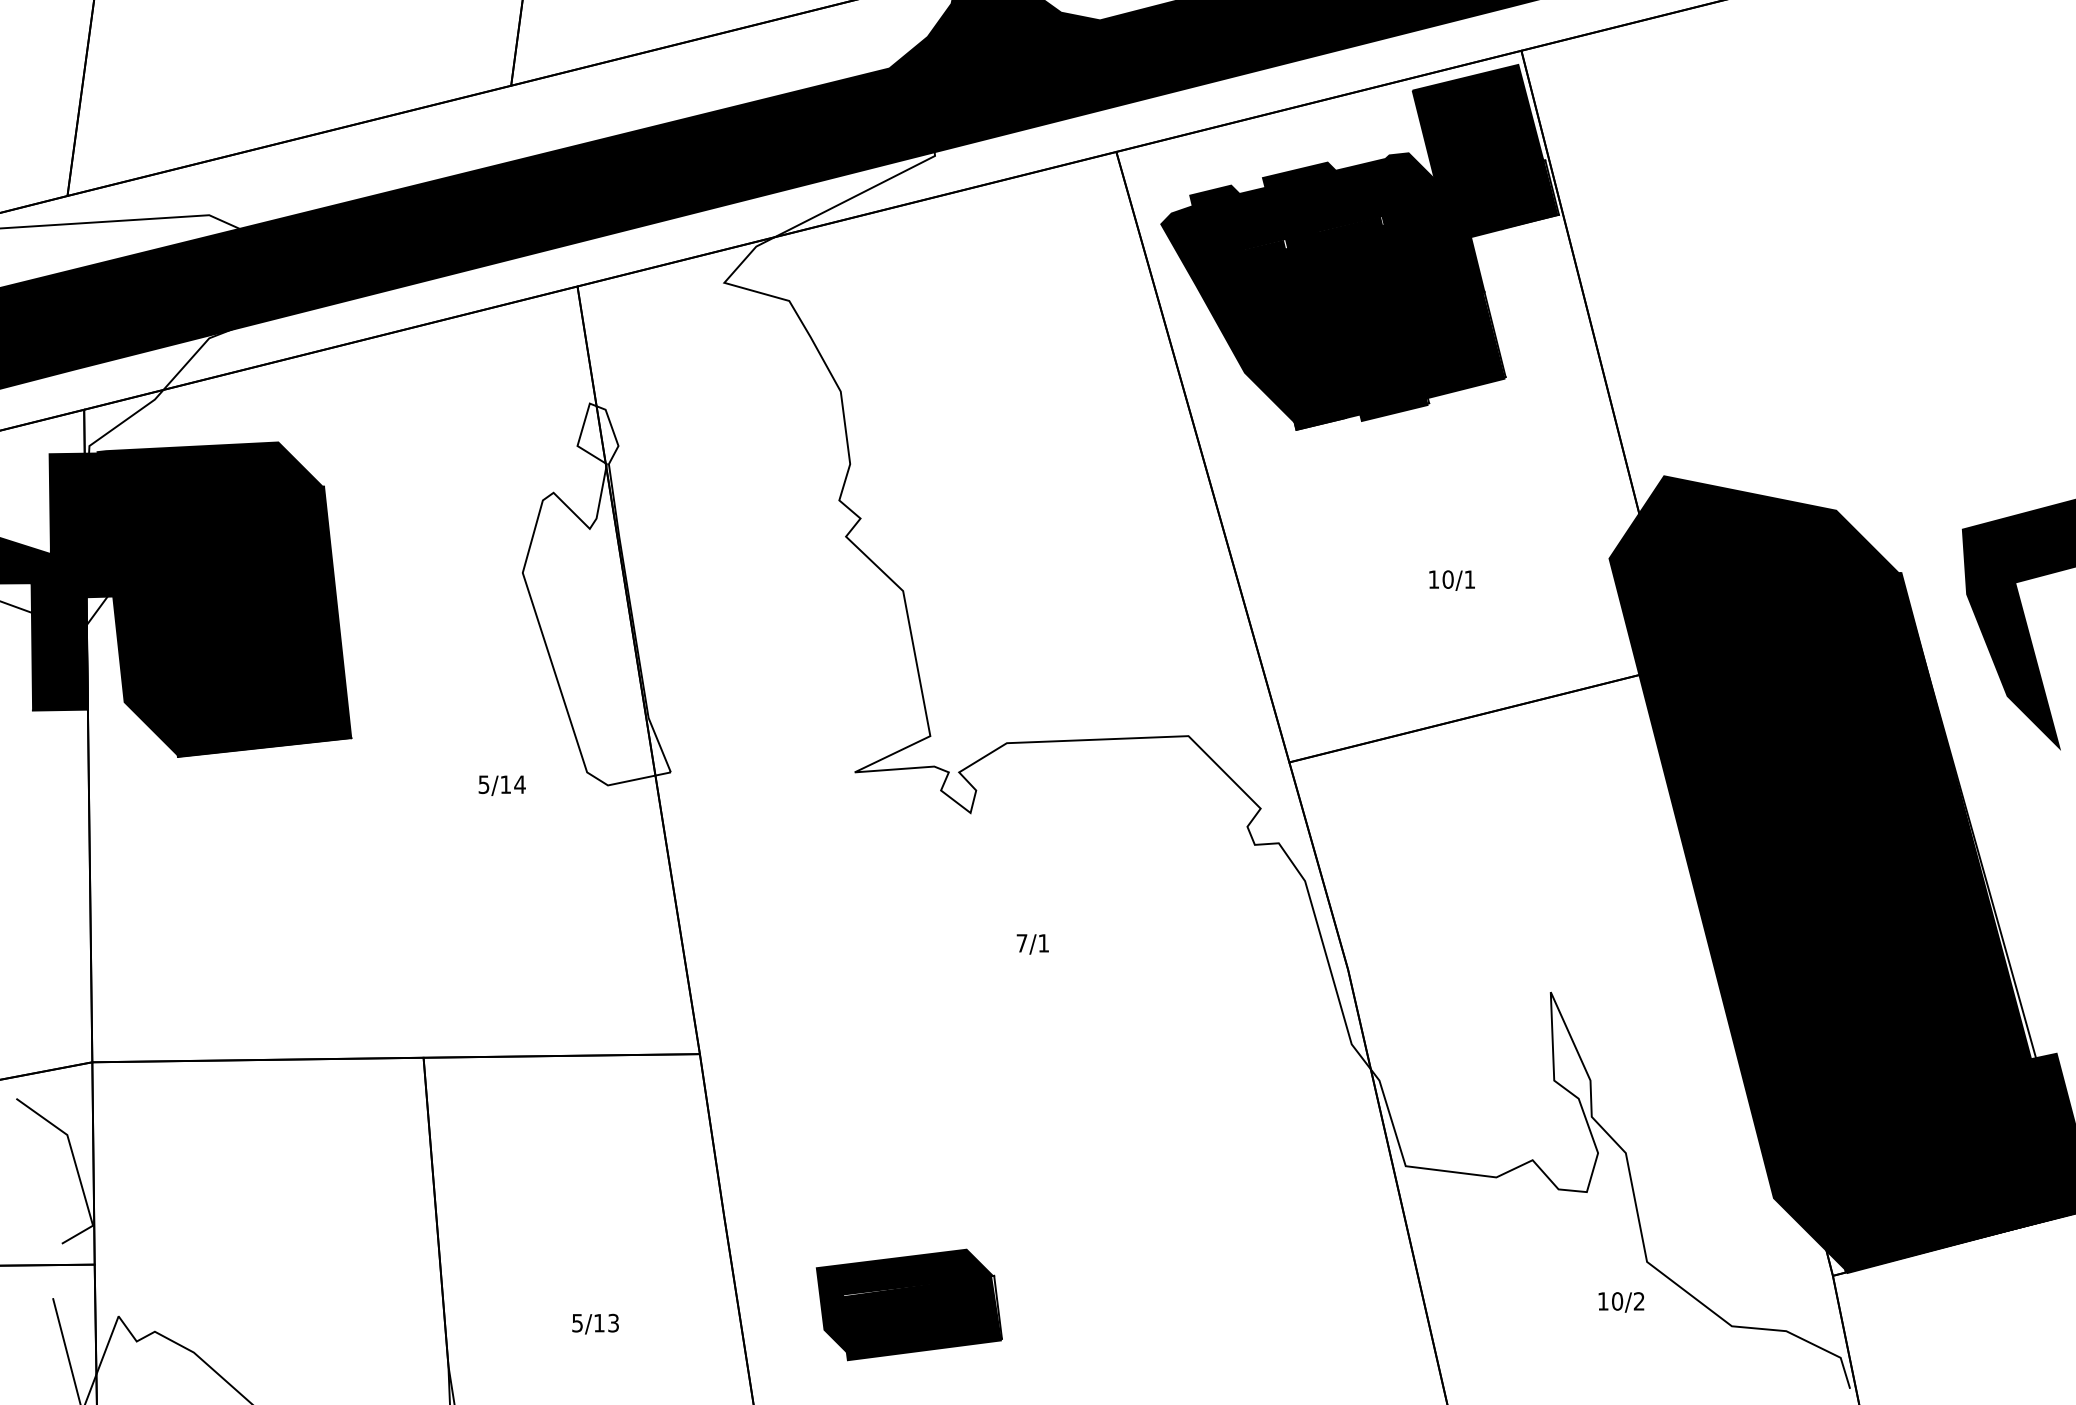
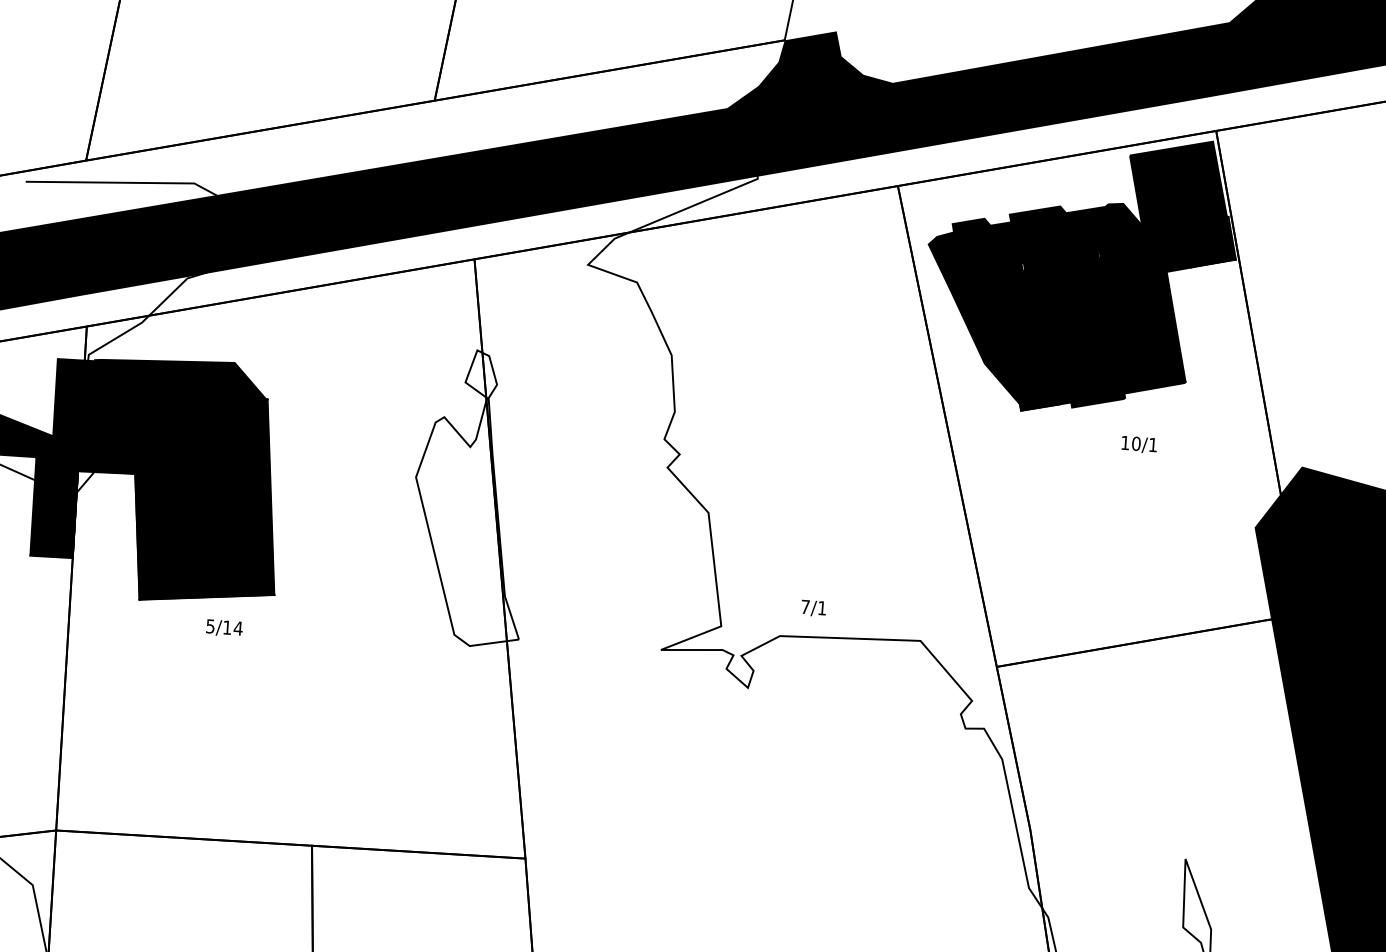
text: (1451, 580) -> (1138, 444), moved
fill: (145, 675) -> (119, 535), removed
text: (501, 785) -> (223, 628), moved
text: (1032, 944) -> (813, 608), moved

